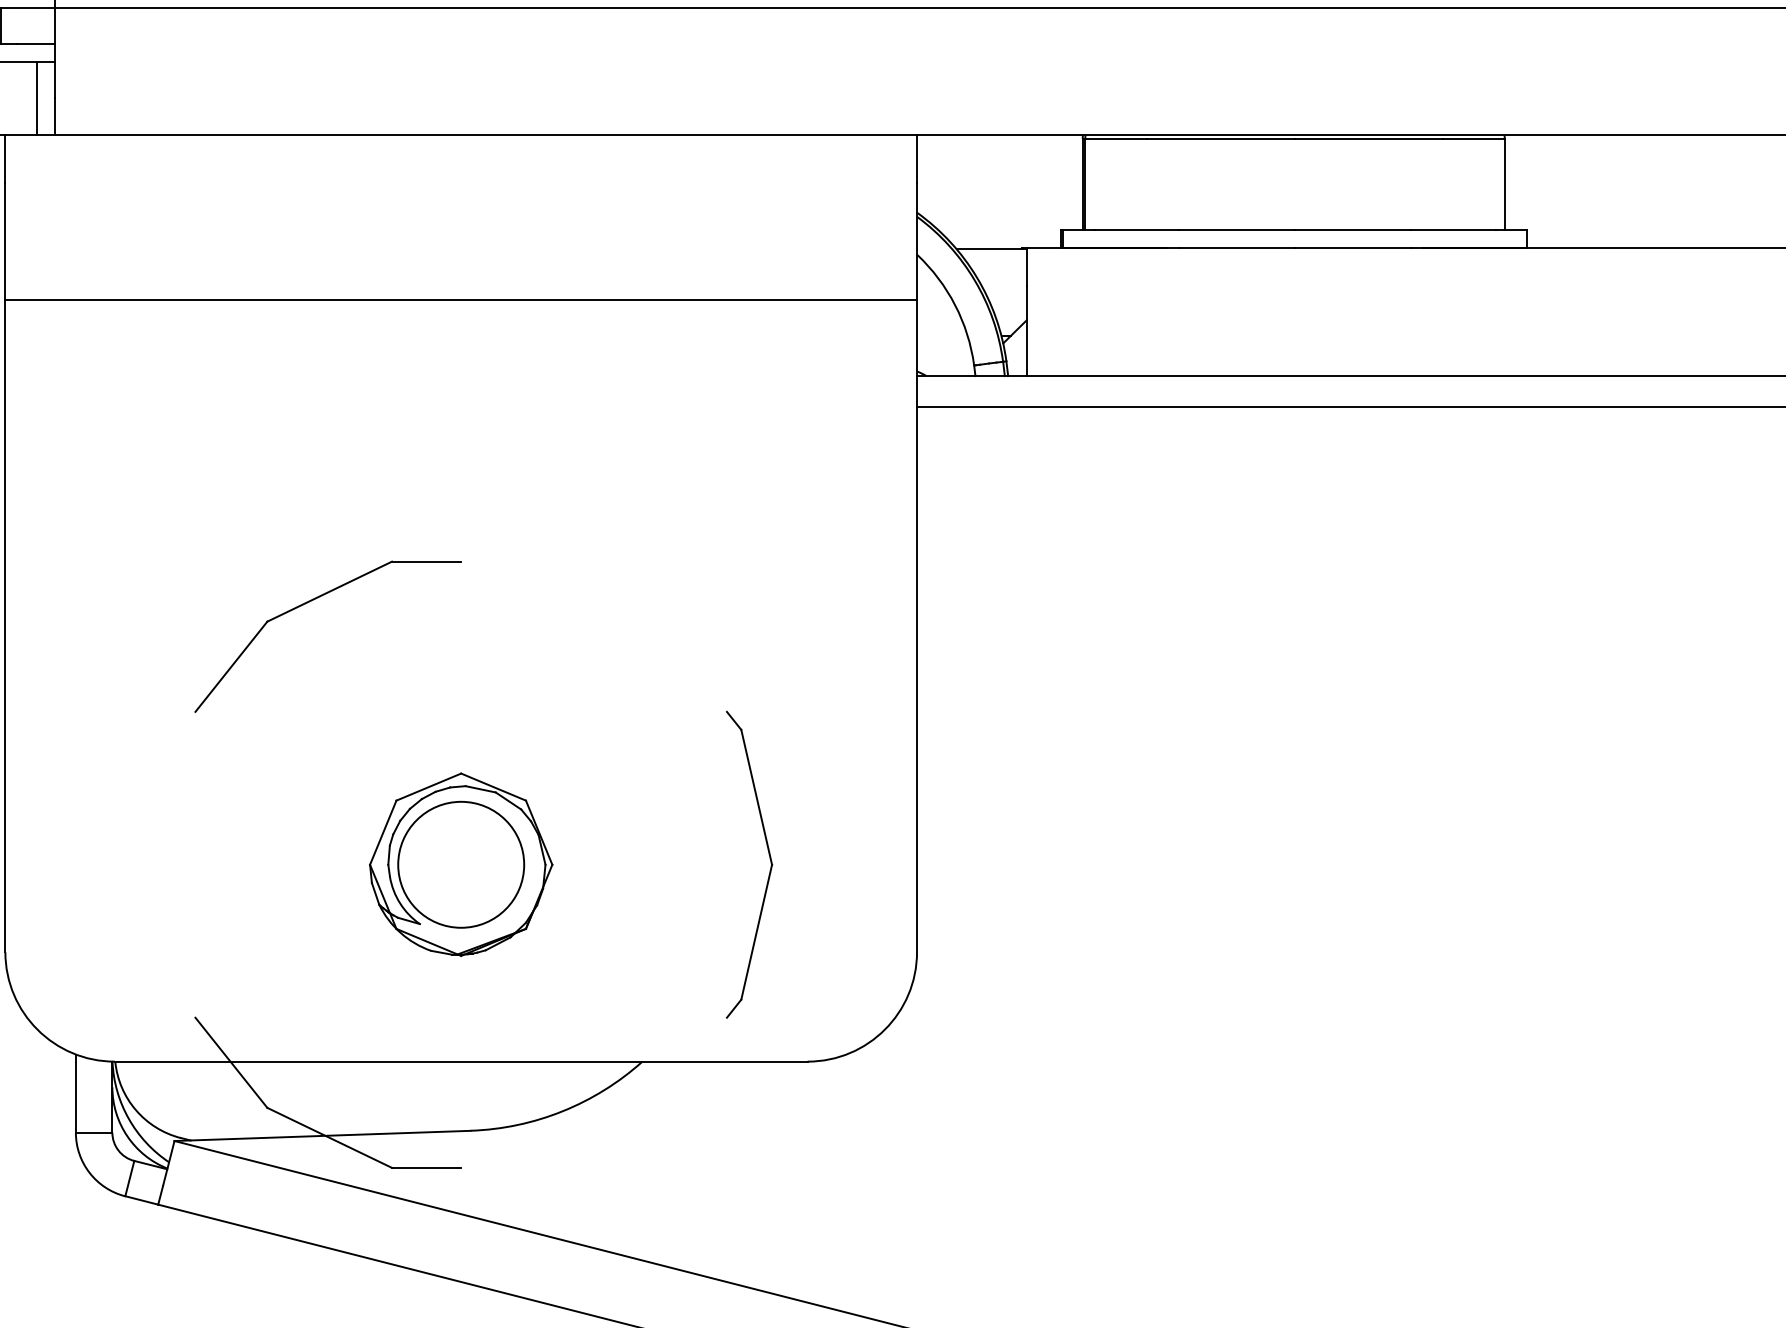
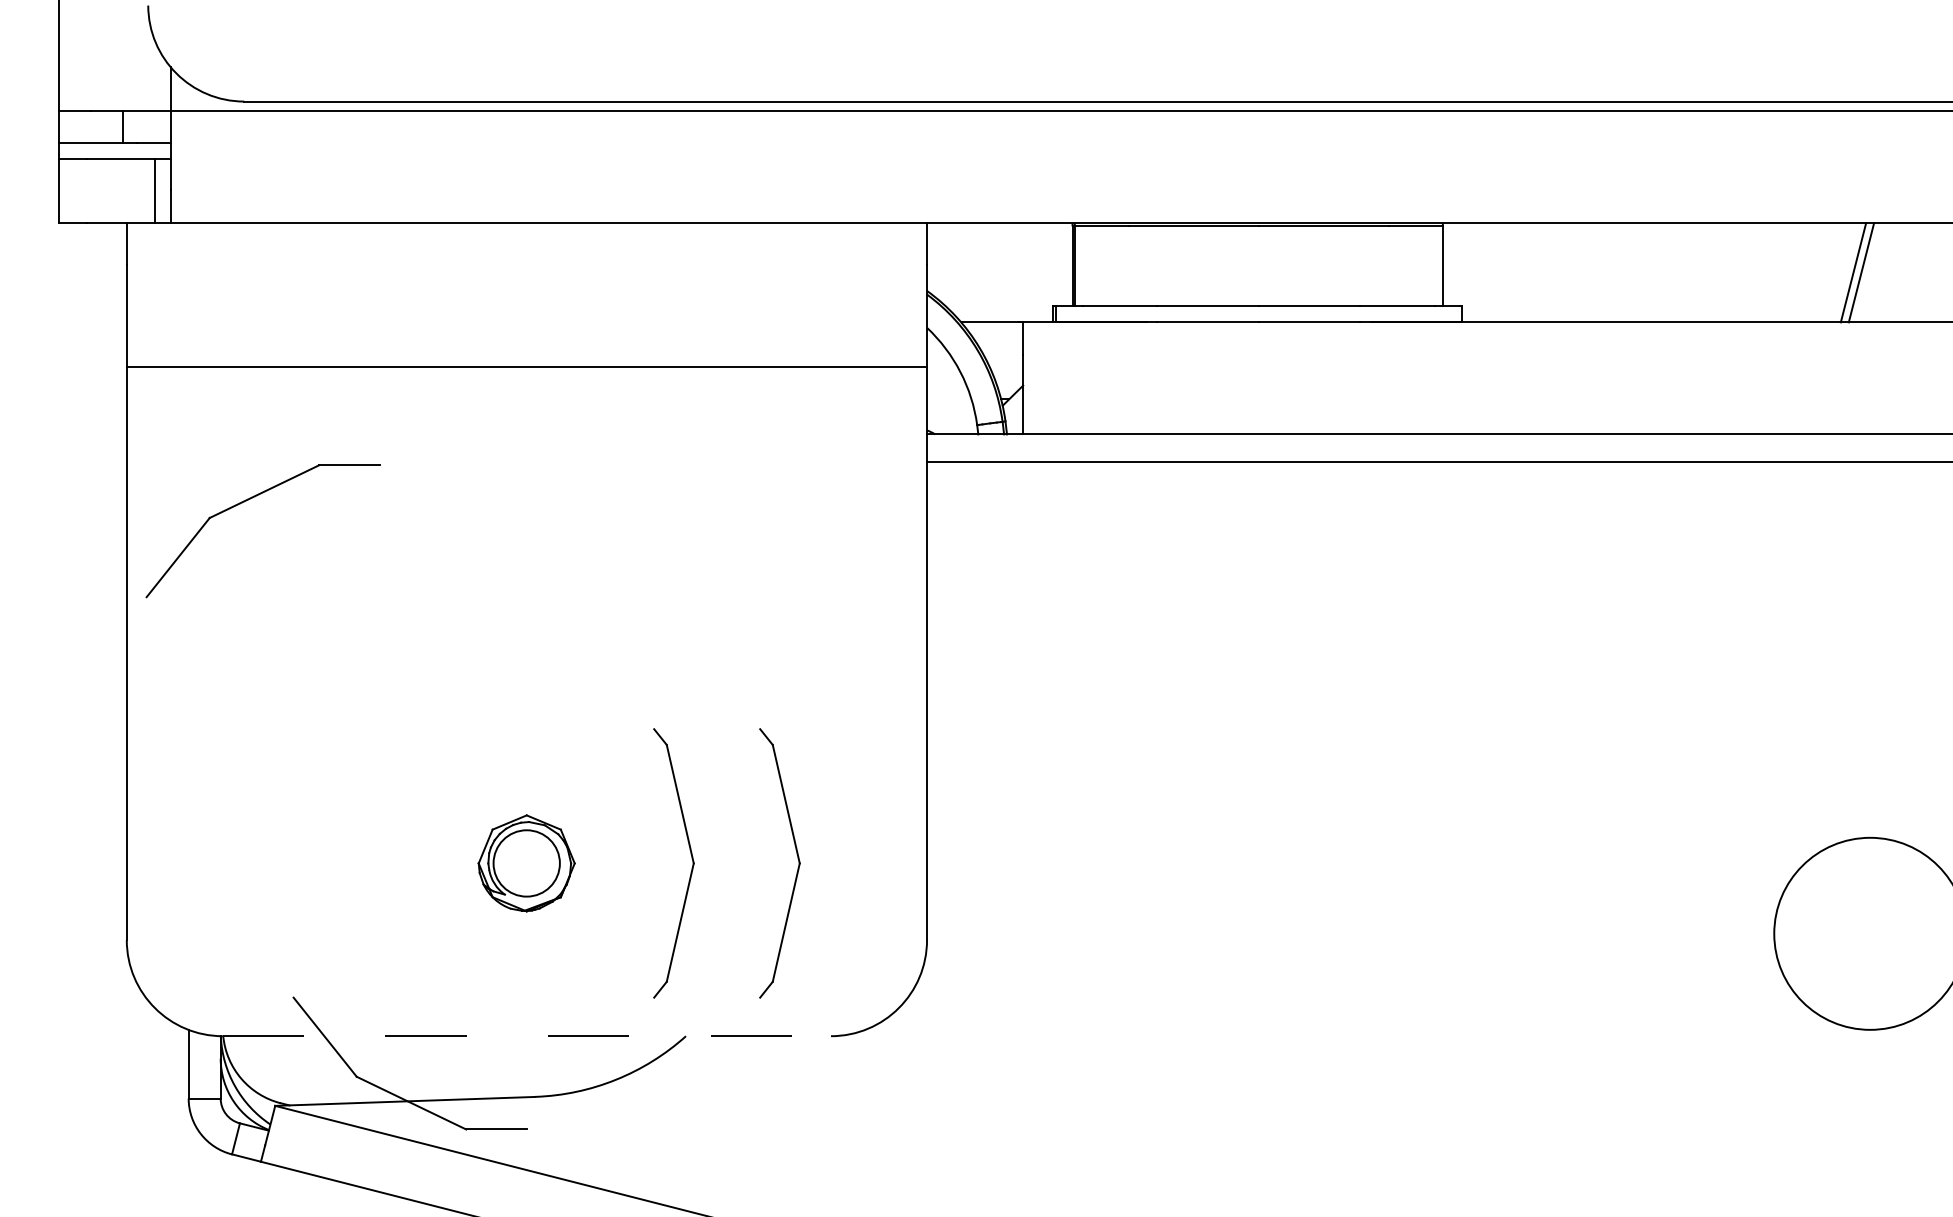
part: (309, 602) -> (246, 501), moved
part: (460, 864) -> (526, 863), size x0.6
part: (648, 869) -> (691, 867), added
line: (461, 1061) -> (527, 1036), solid -> dashed

